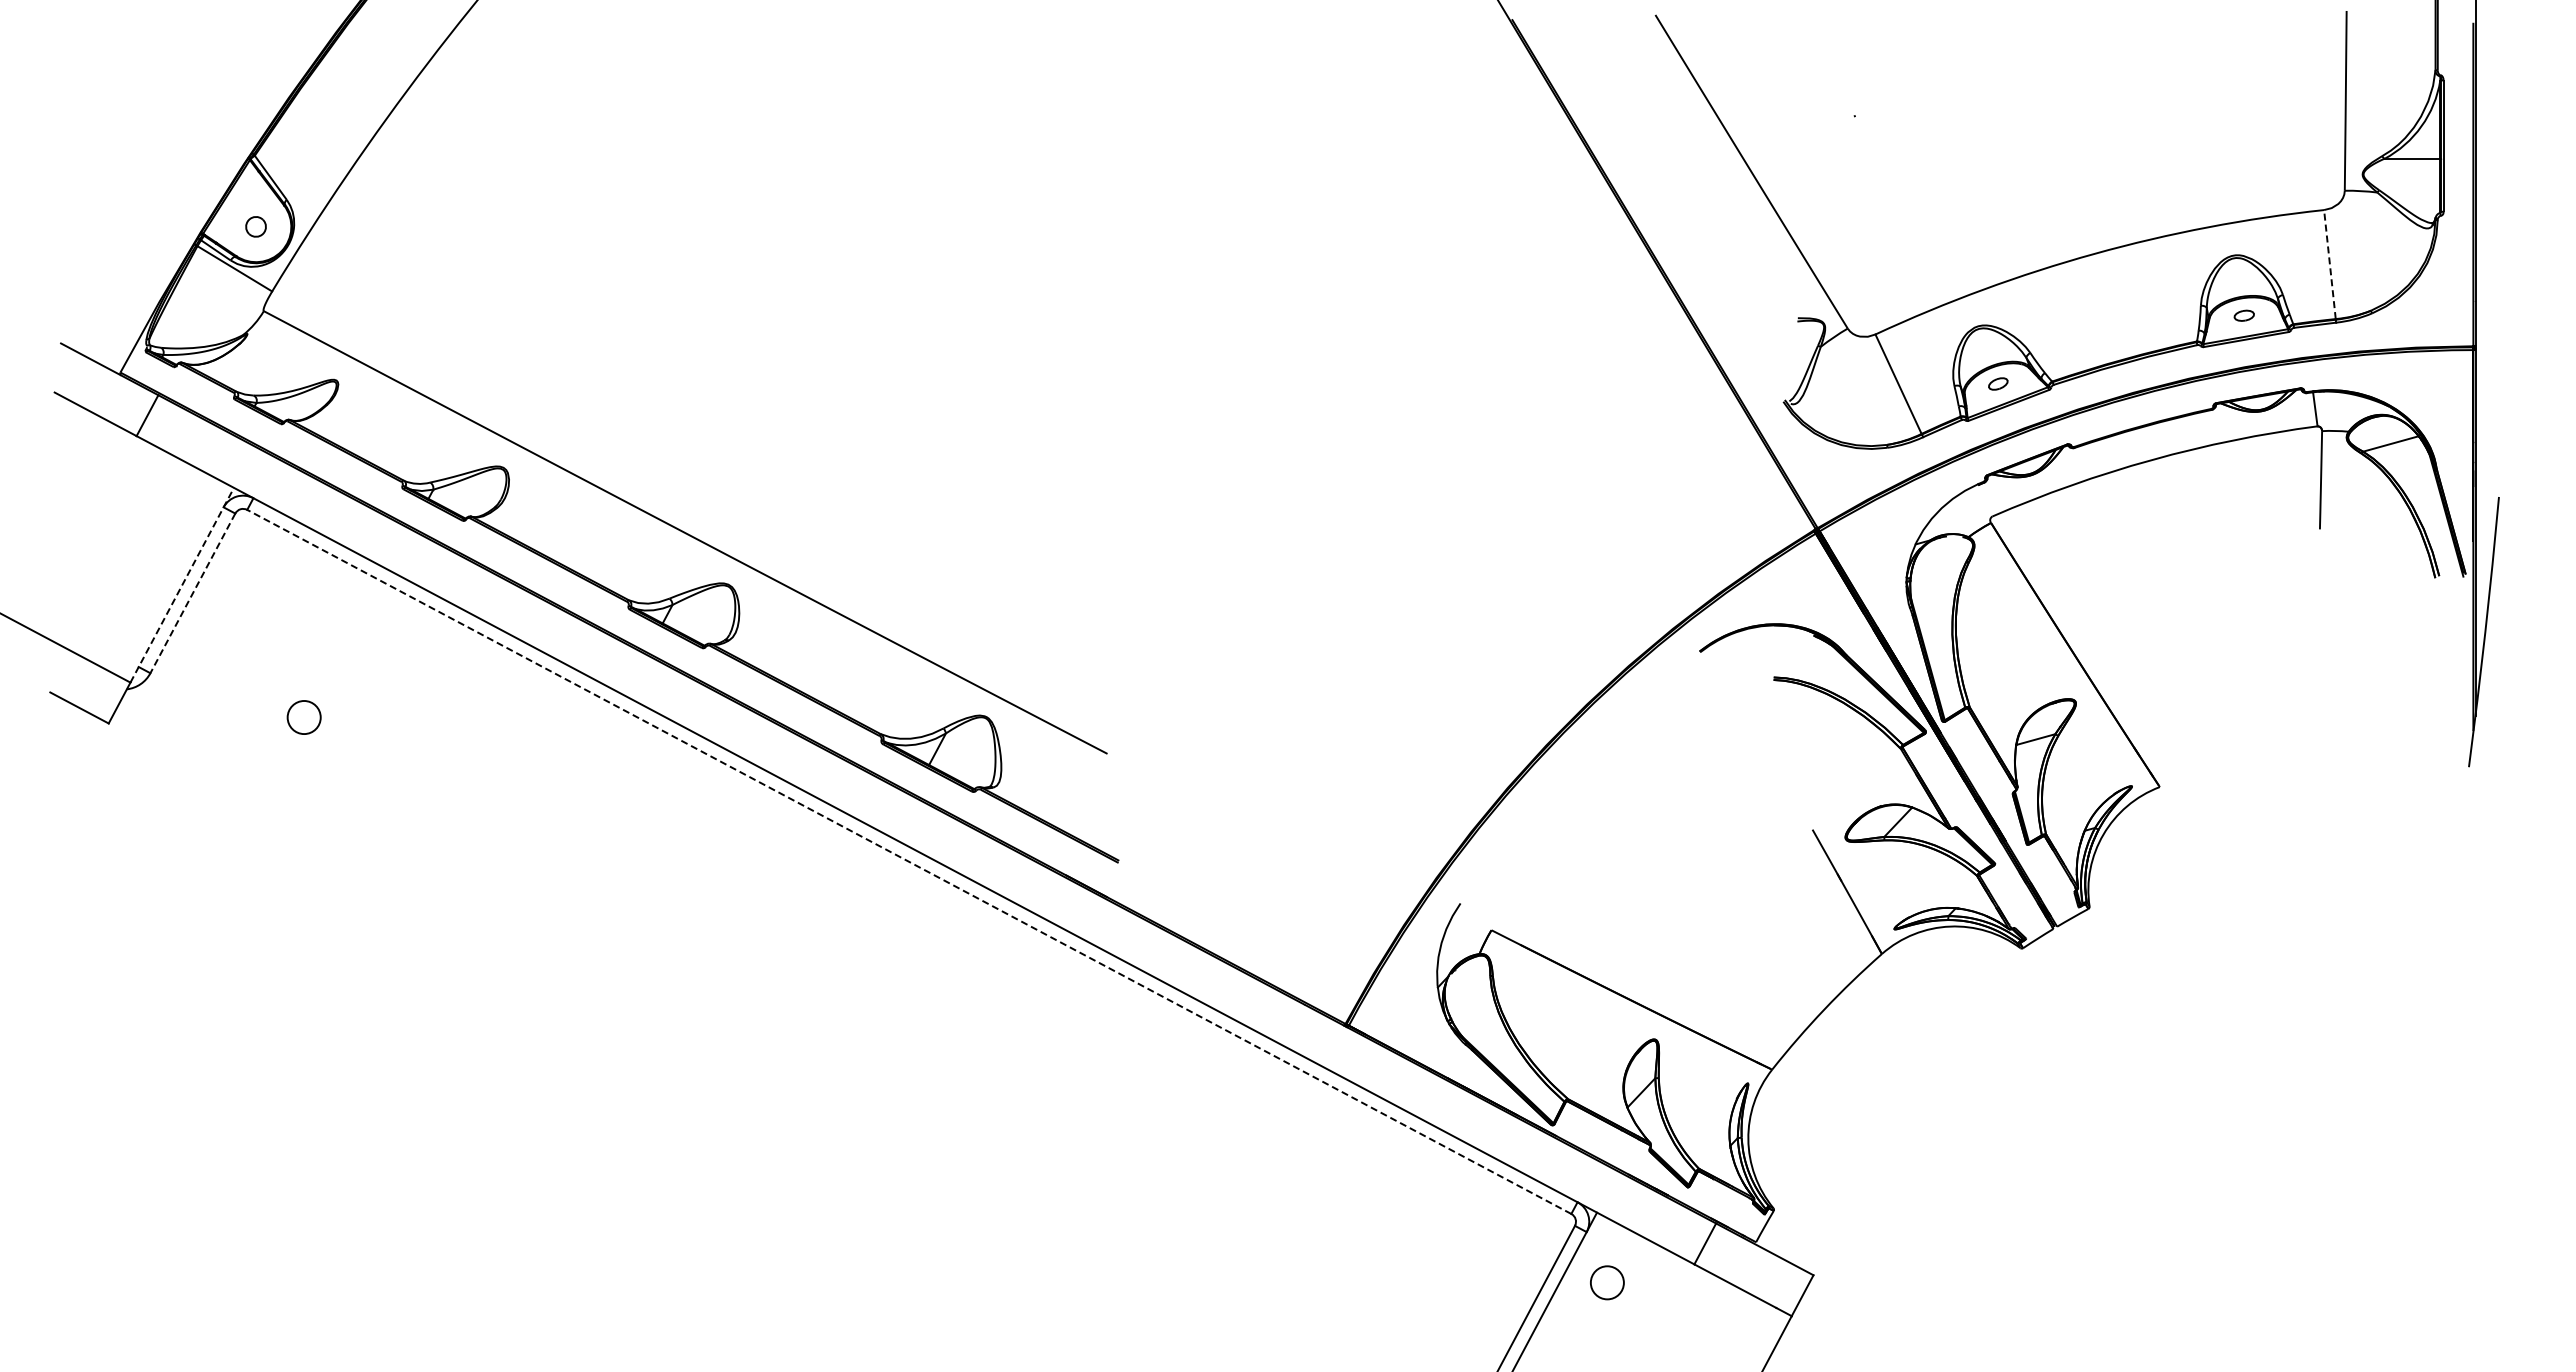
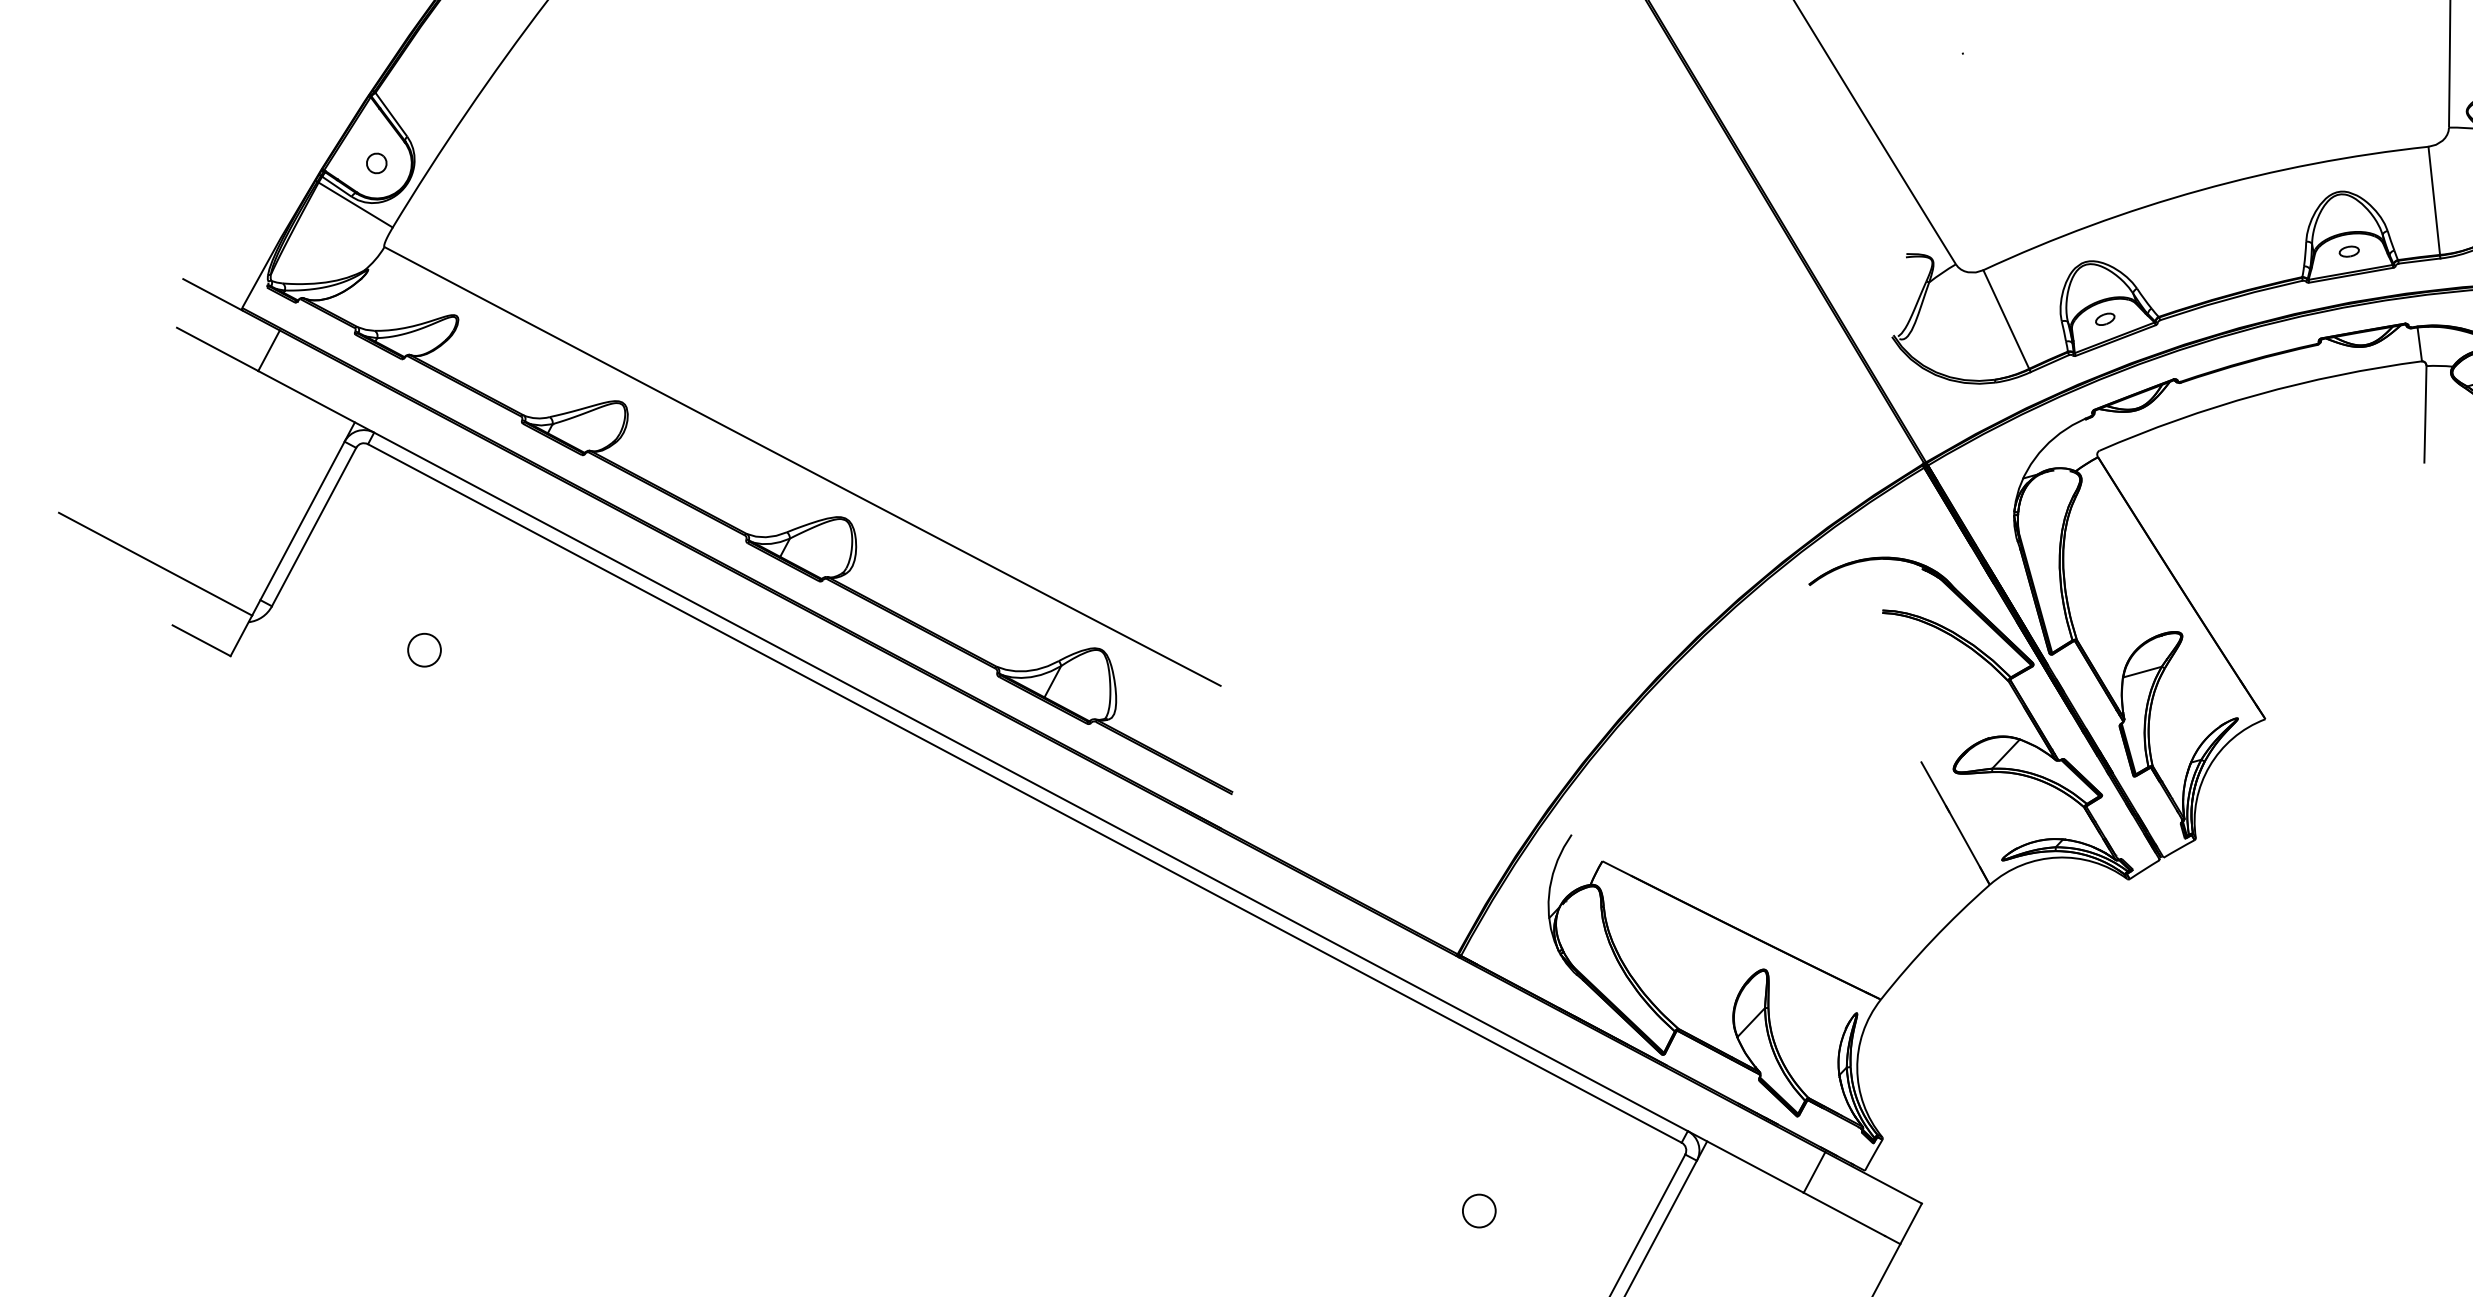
line: (2329, 264) -> (2433, 200), dashed -> solid
line: (182, 584) -> (303, 518), dashed -> solid
line: (192, 593) -> (313, 527), dashed -> solid
line: (909, 861) -> (1025, 793), dashed -> solid
circle: (1607, 1282) -> (1479, 1210), moved

